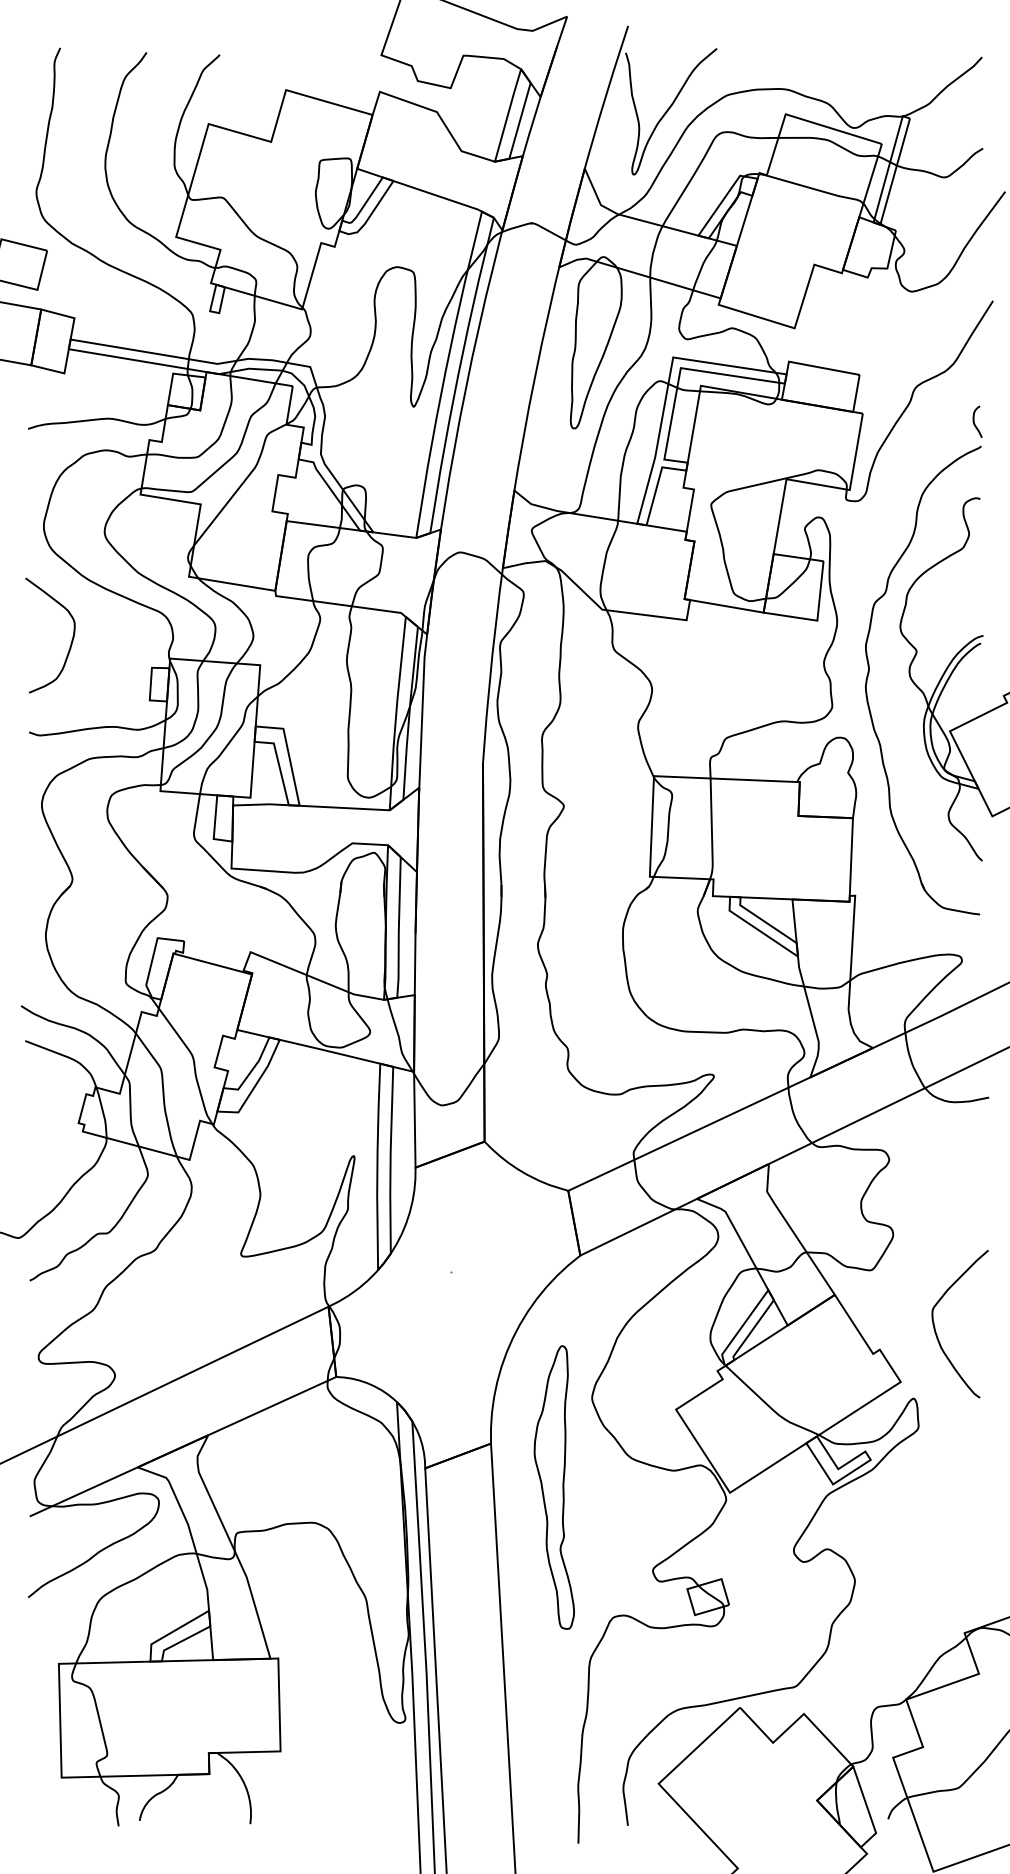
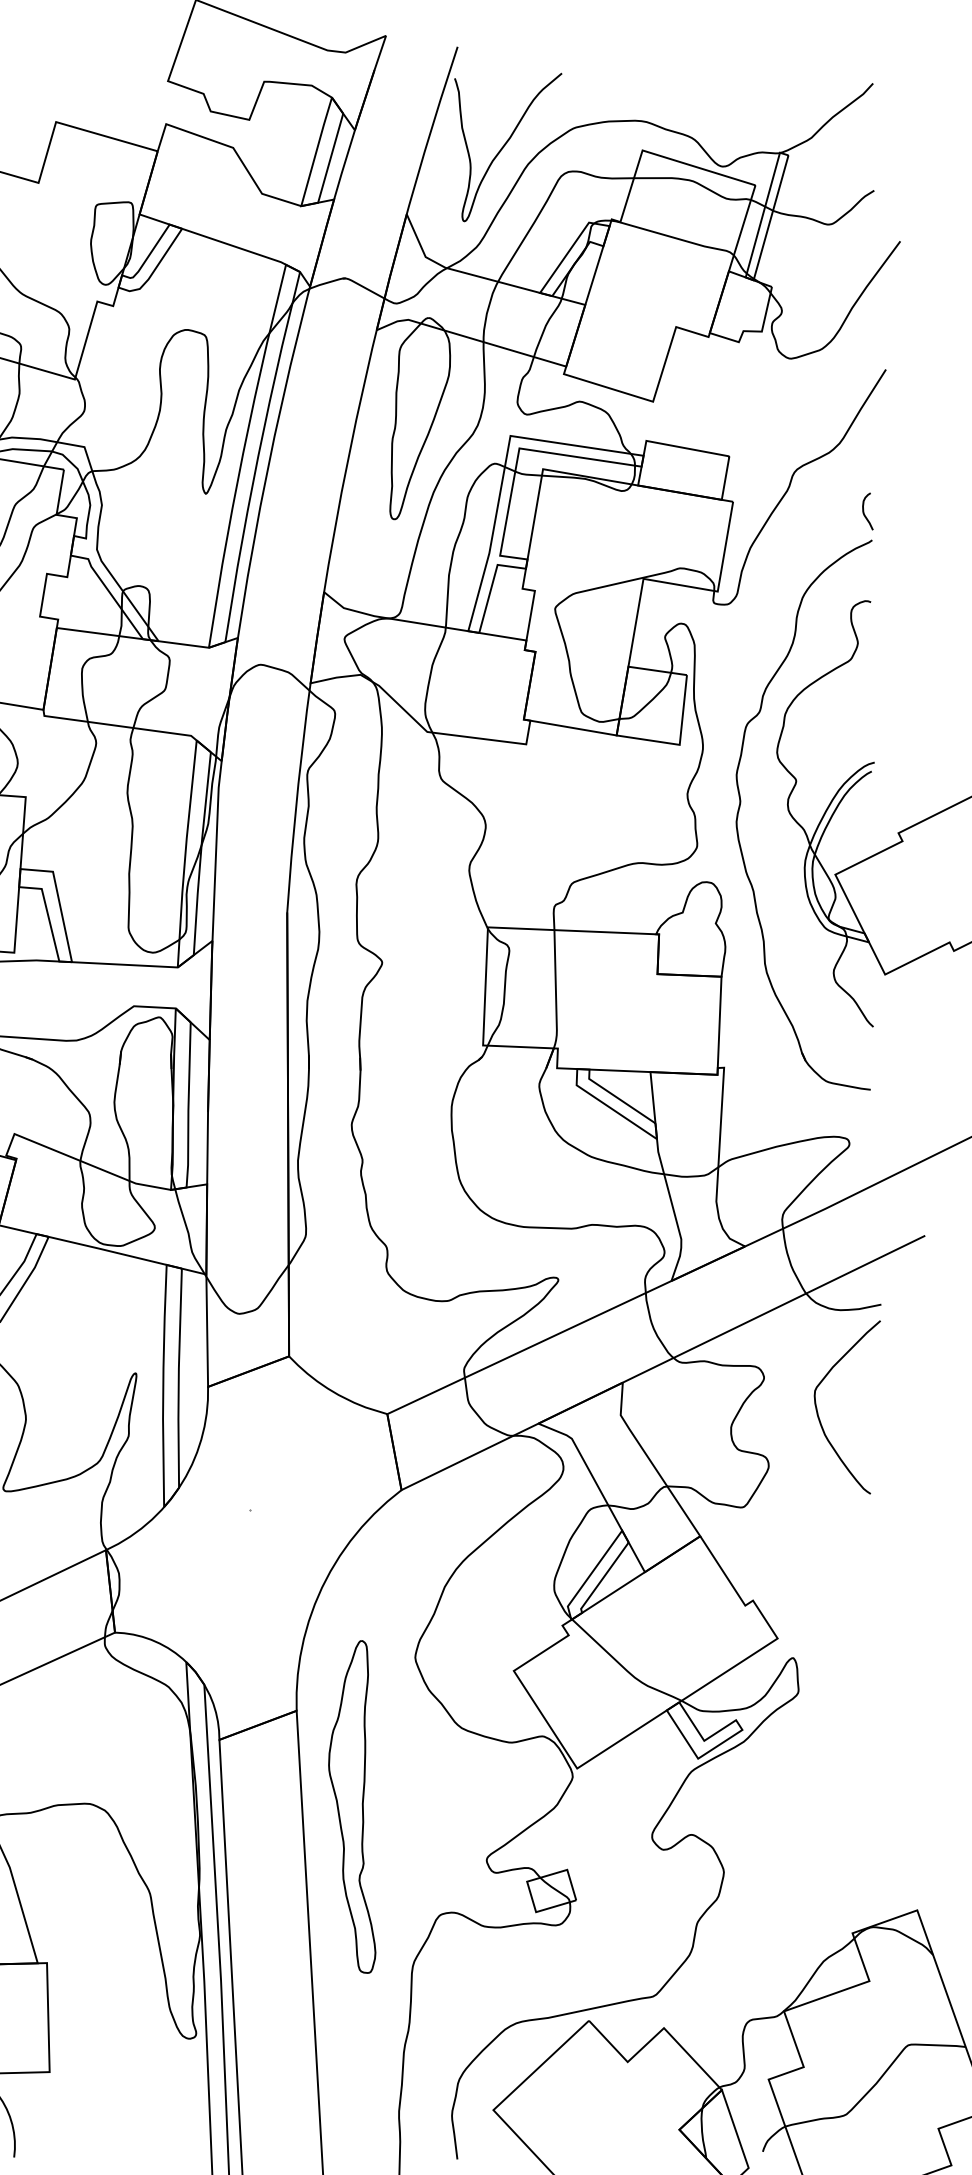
curve: (936, 1331) -> (819, 1416), moved
part: (553, 1487) -> (351, 1806), moved

